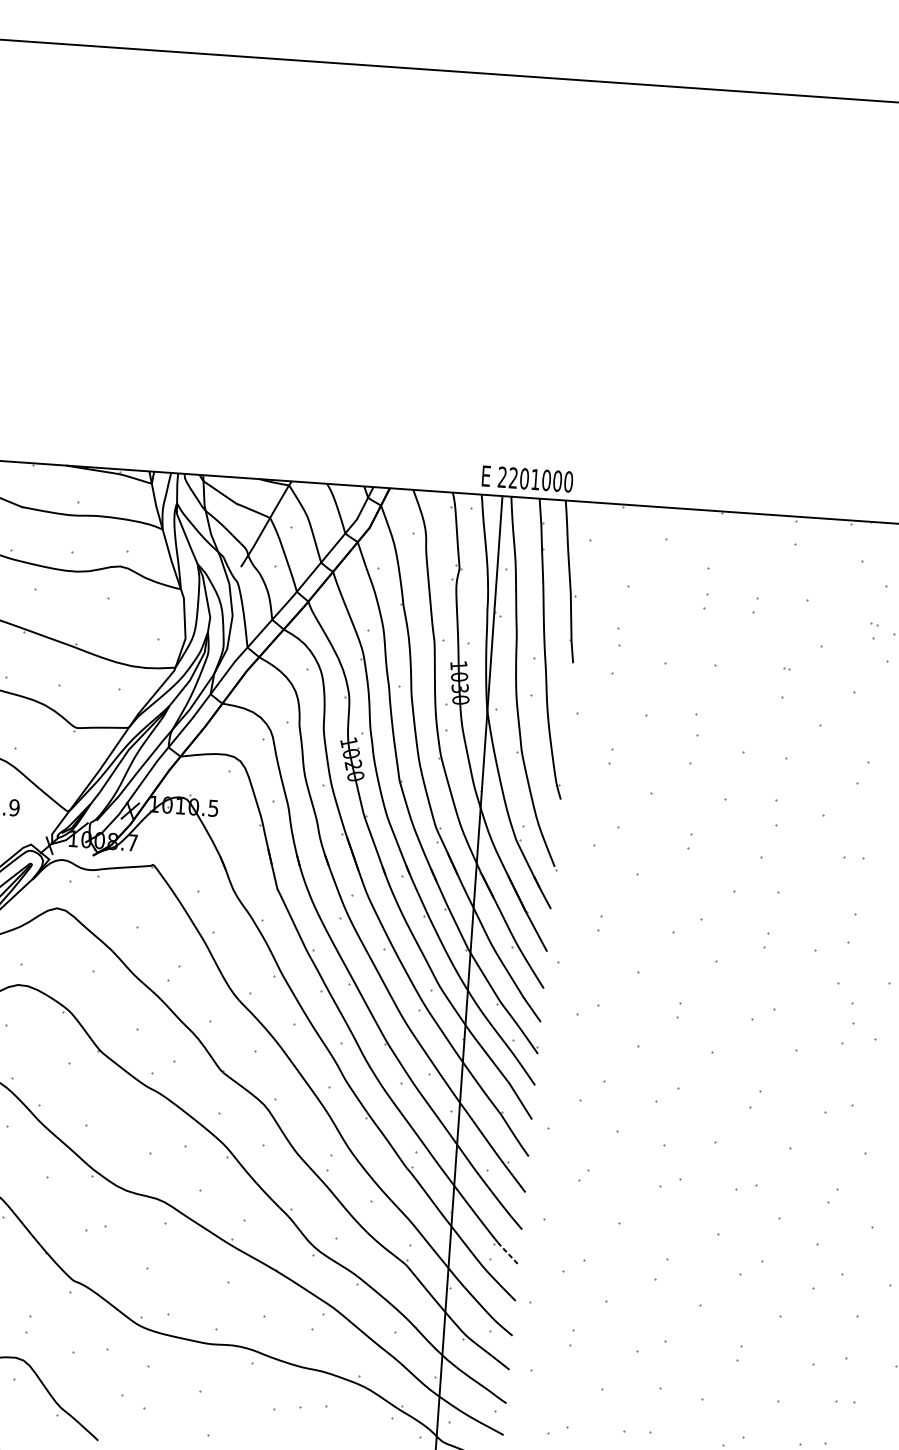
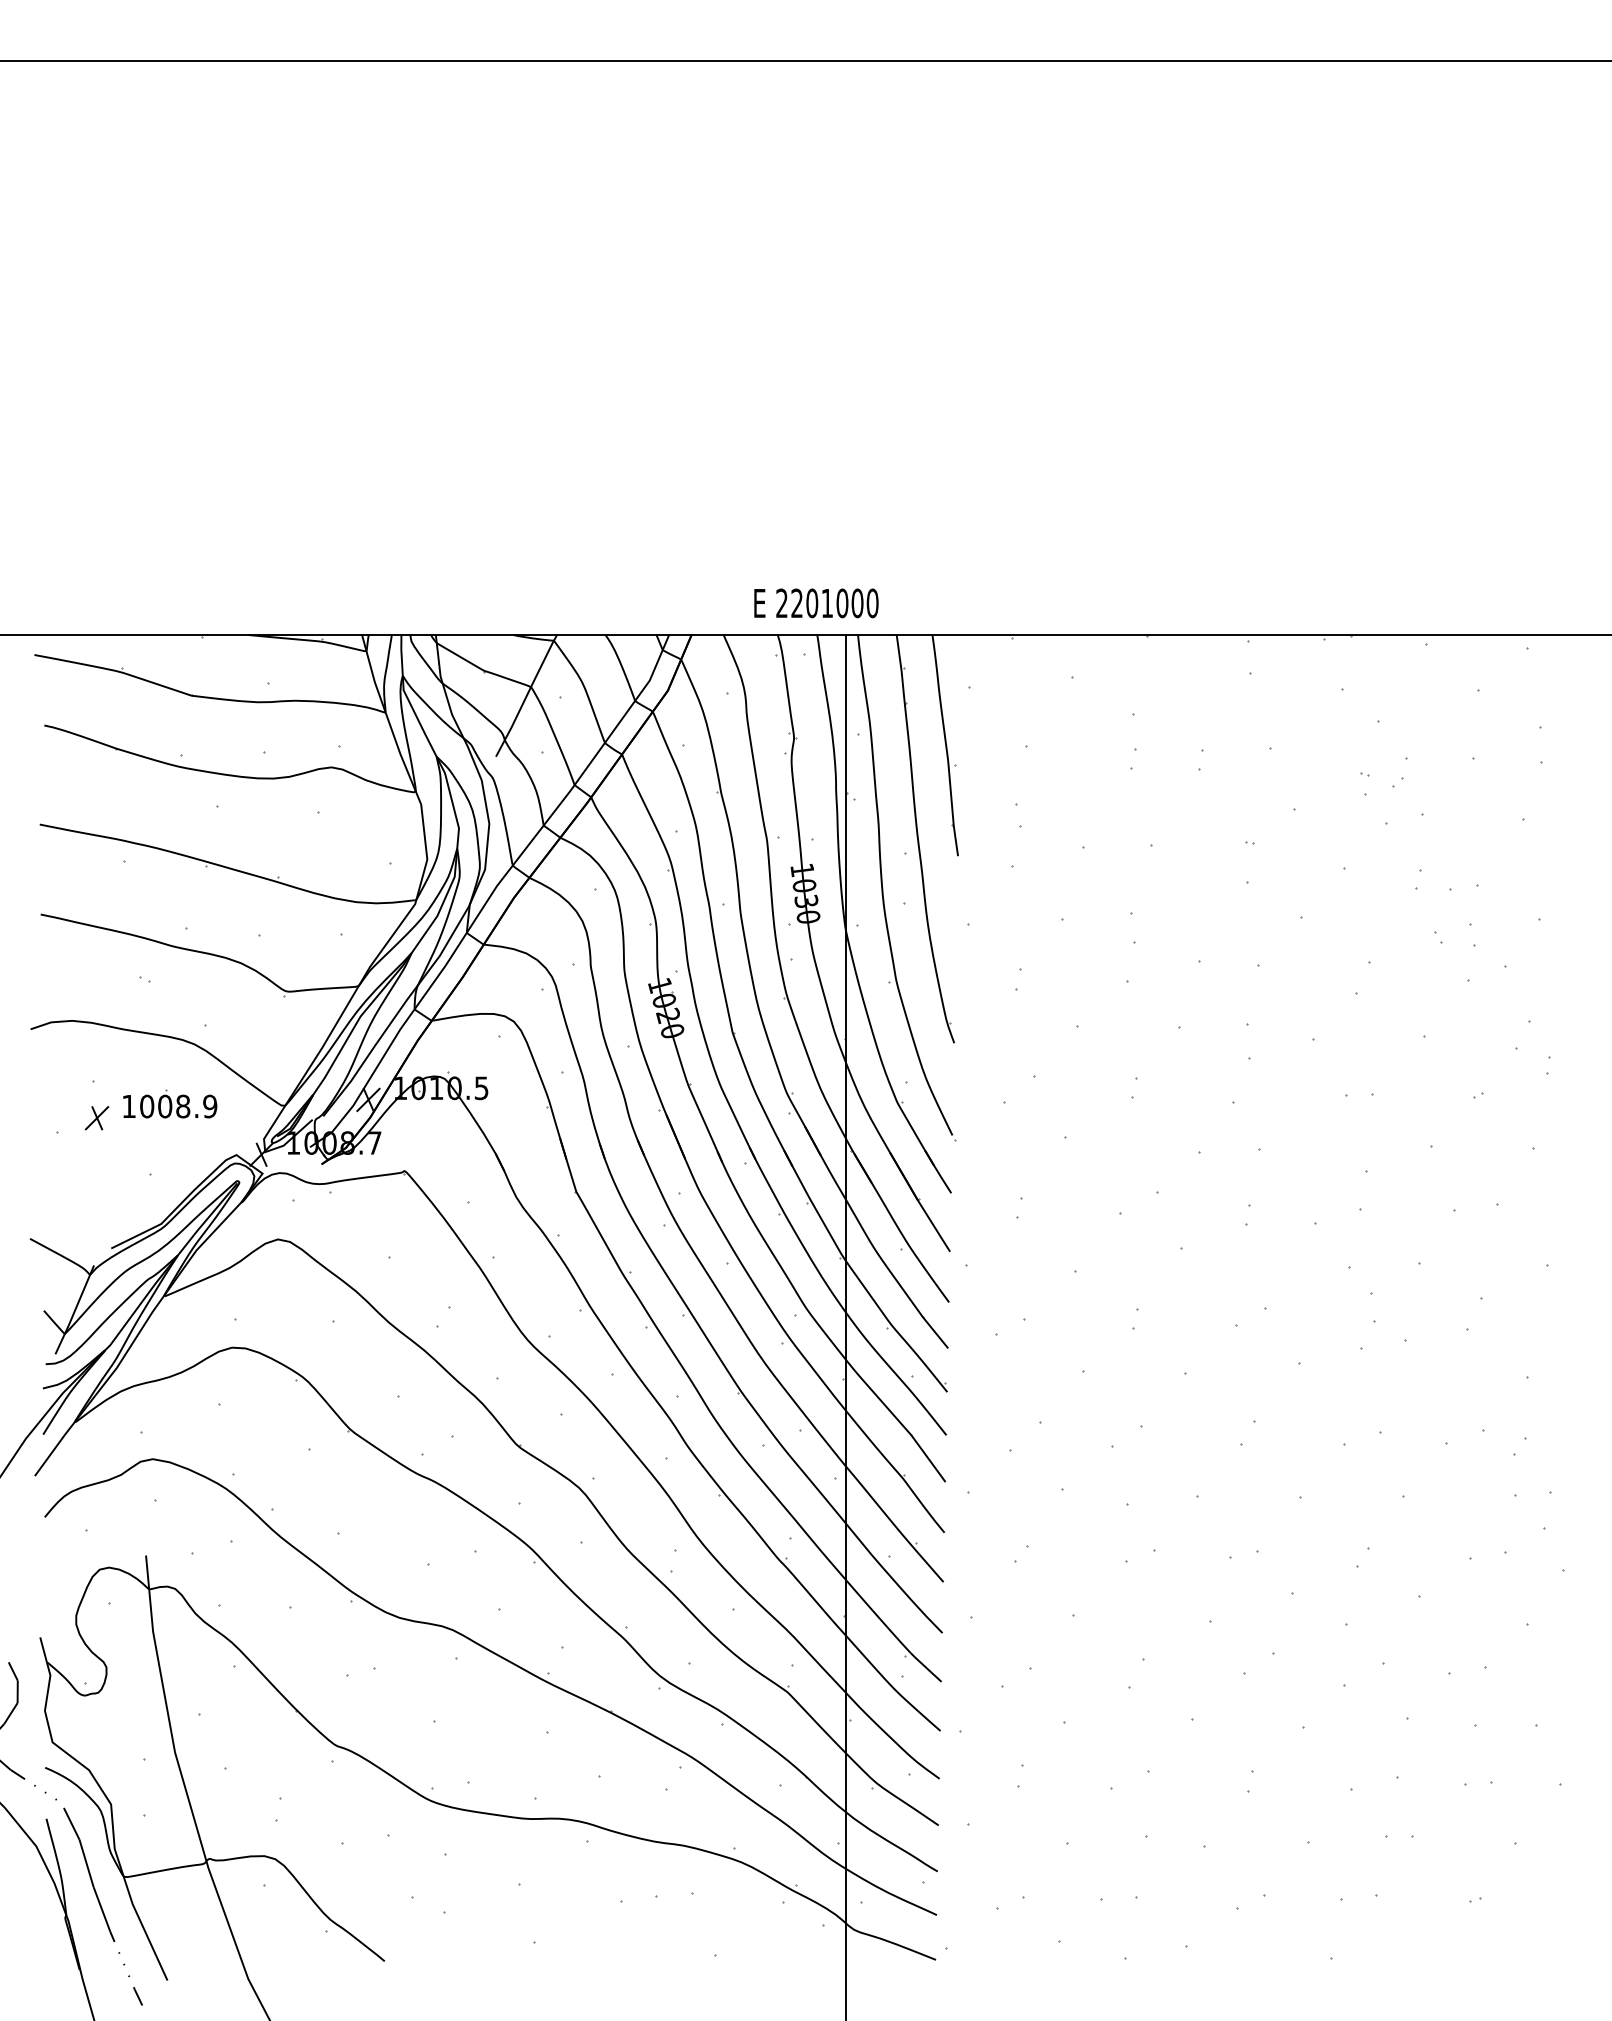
text: (527, 479) -> (816, 603), moved
line: (508, 1253) -> (926, 1667), dashed -> solid

